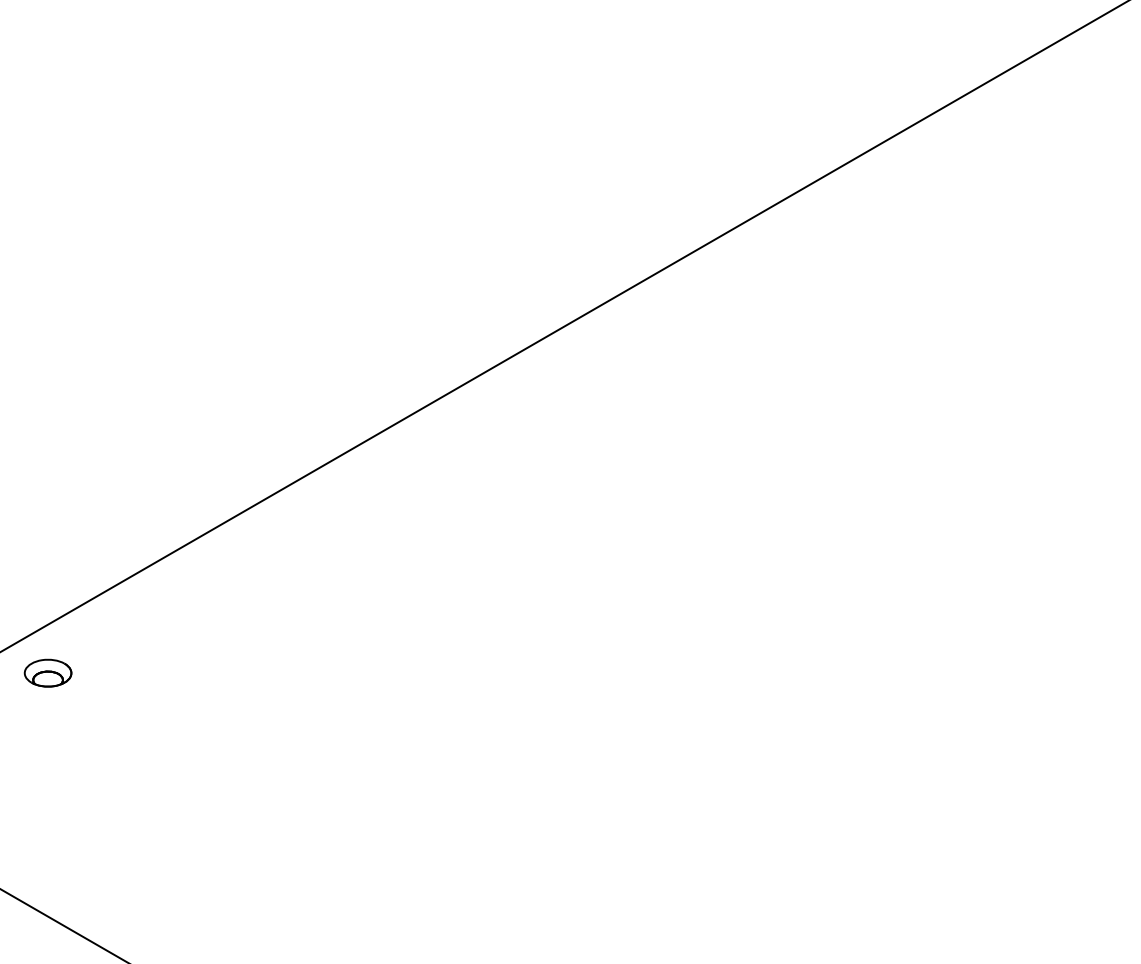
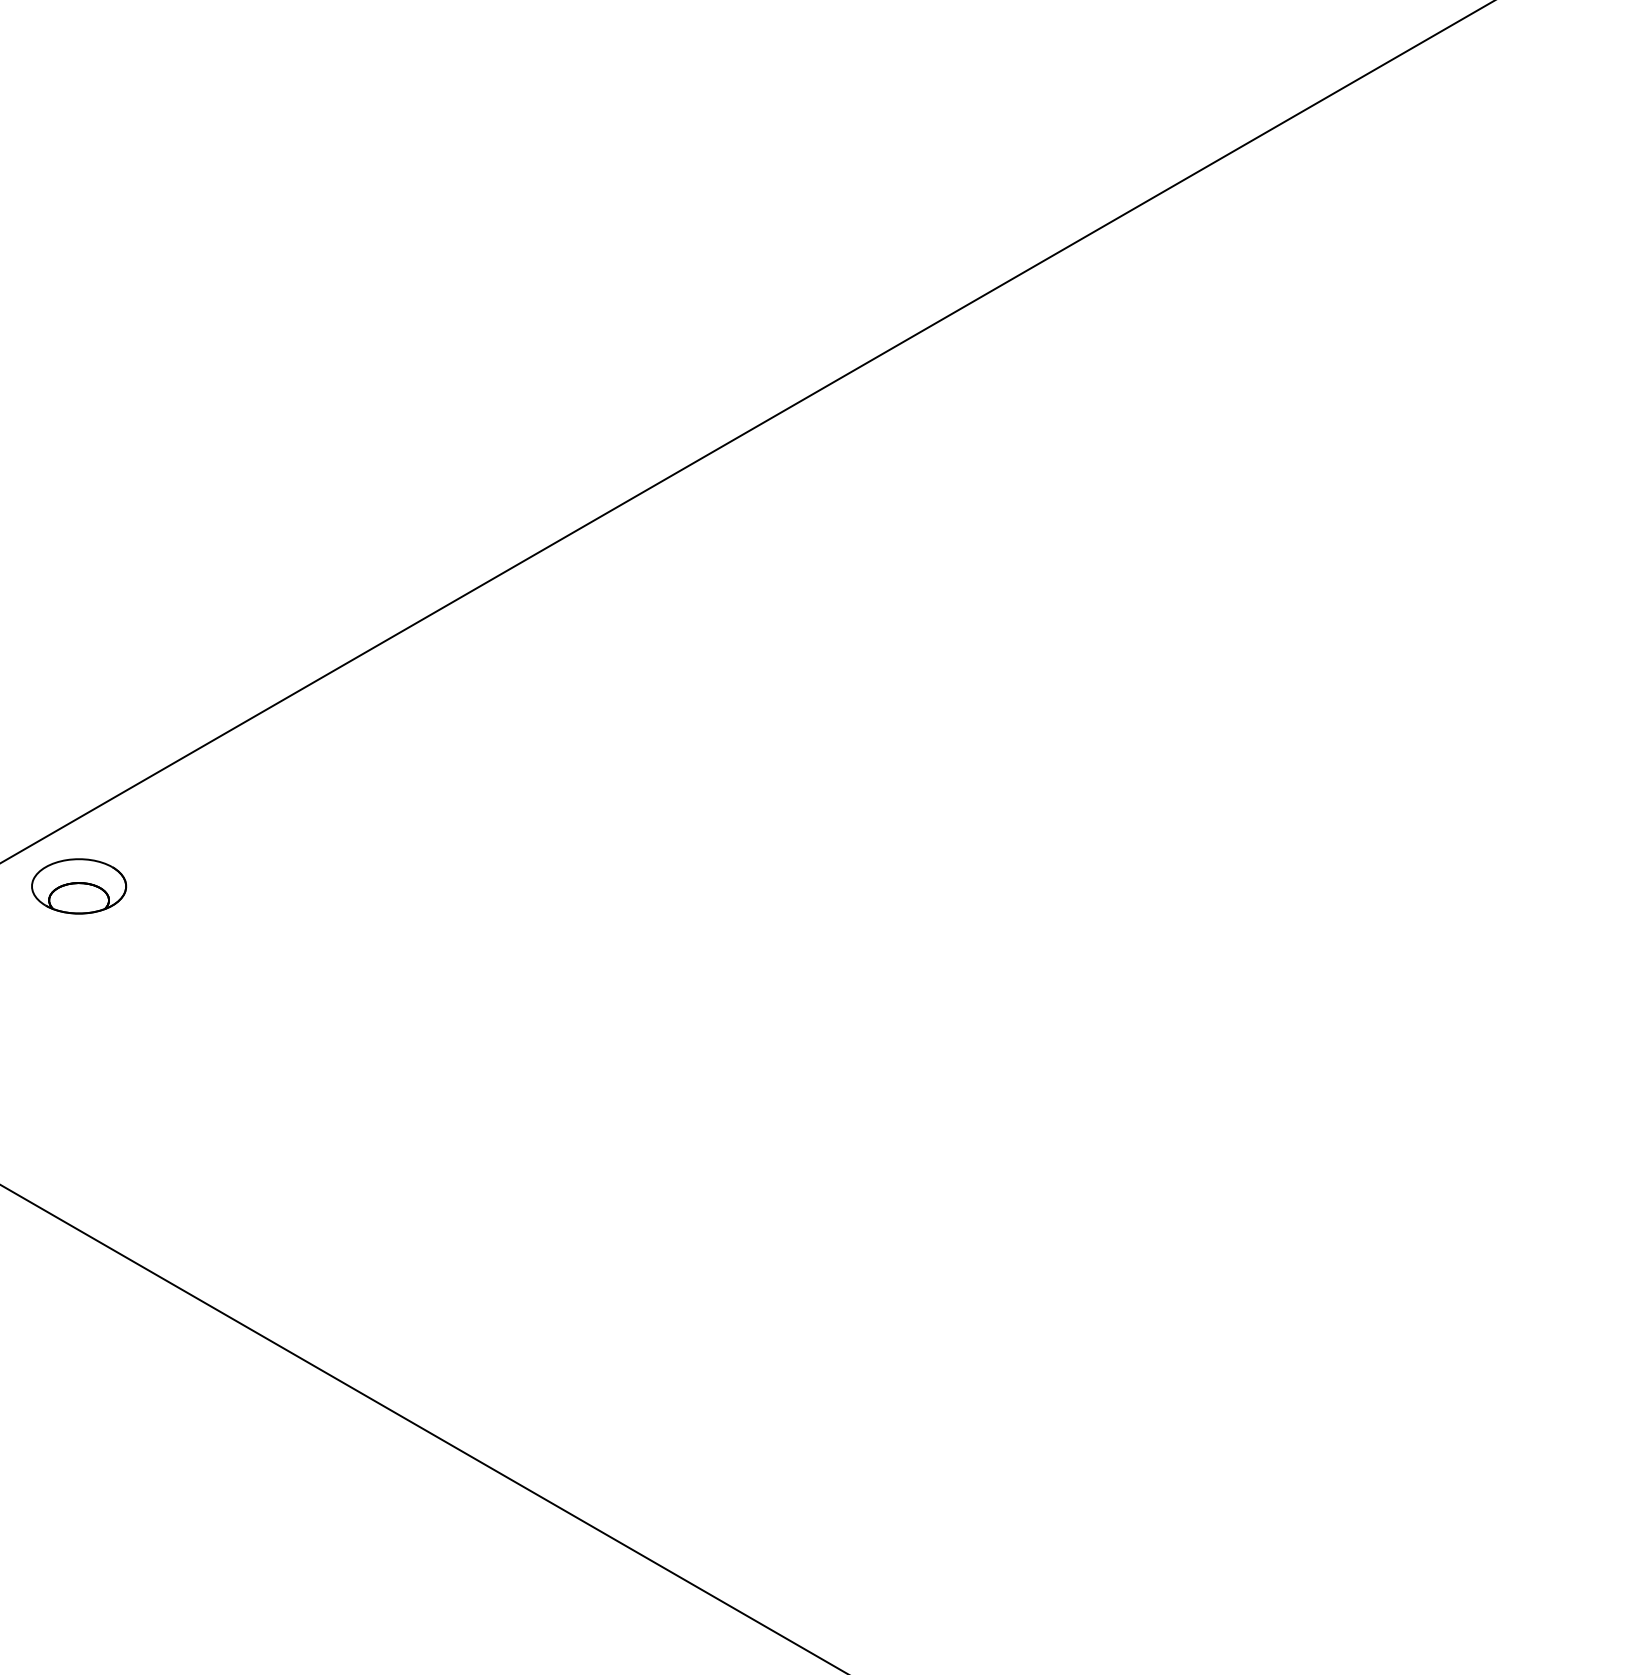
part: (48, 673) -> (79, 886), size x1.43

